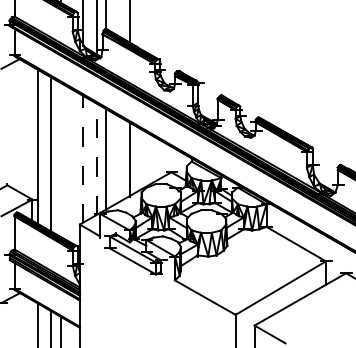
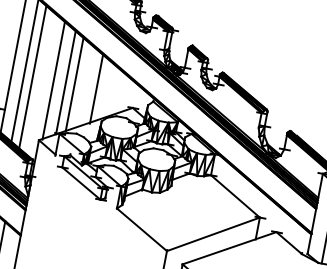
line: (60, 159) -> (32, 76), added
line: (83, 159) -> (53, 80), dashed -> solid
line: (96, 159) -> (65, 82), dashed -> solid

